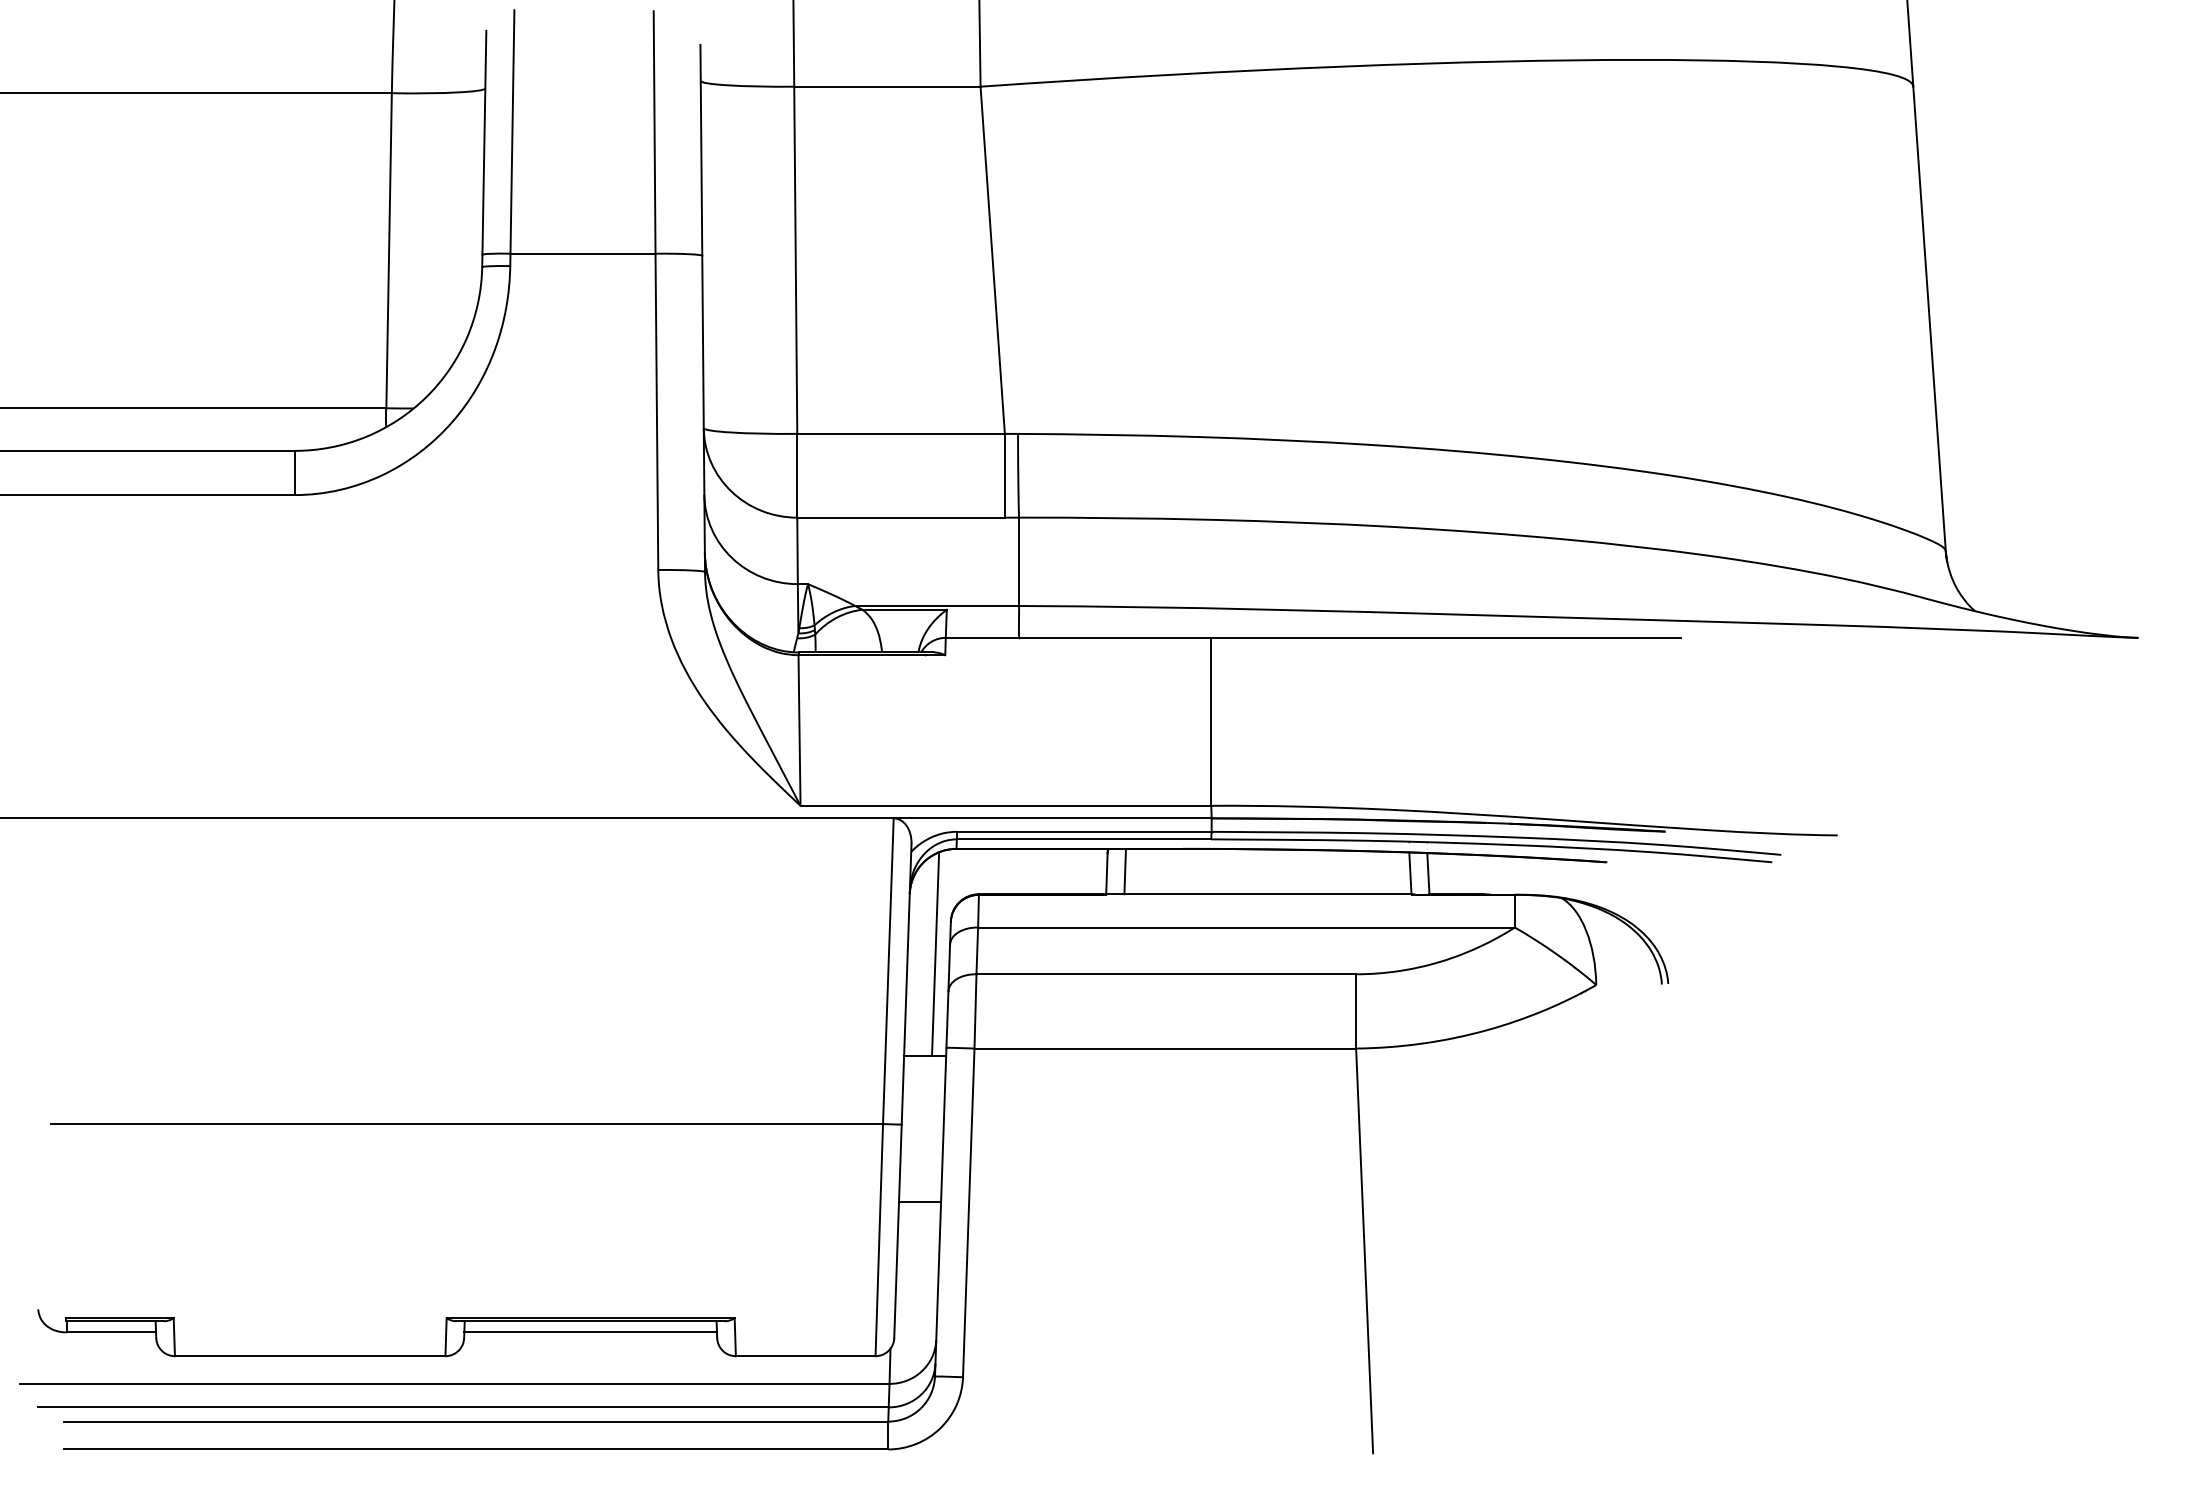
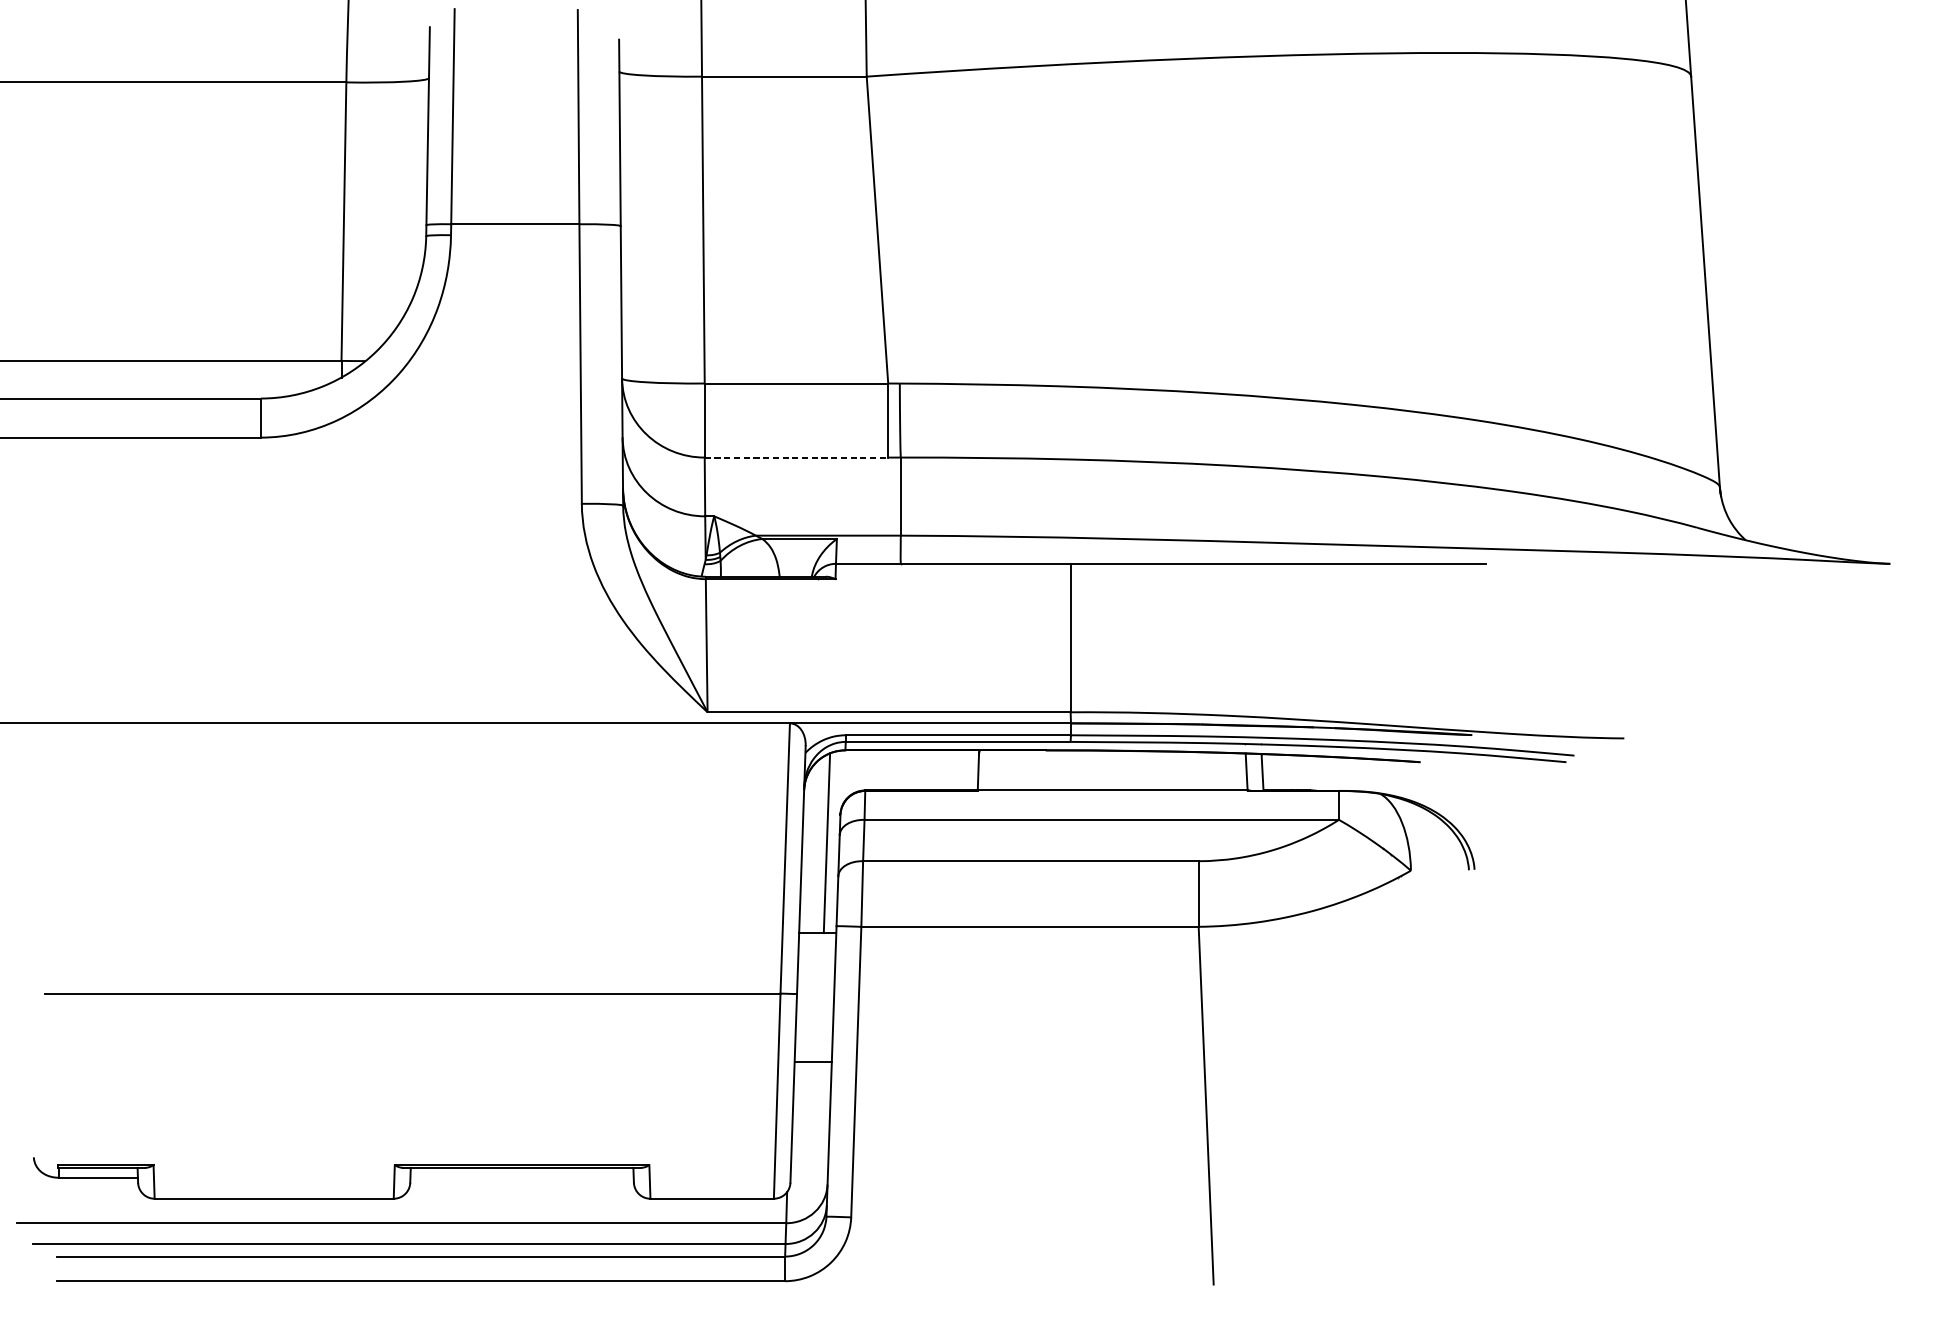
line: (901, 517) -> (796, 457), solid -> dashed
line: (1124, 871) -> (993, 770), removed
line: (590, 1332) -> (521, 1177), removed

